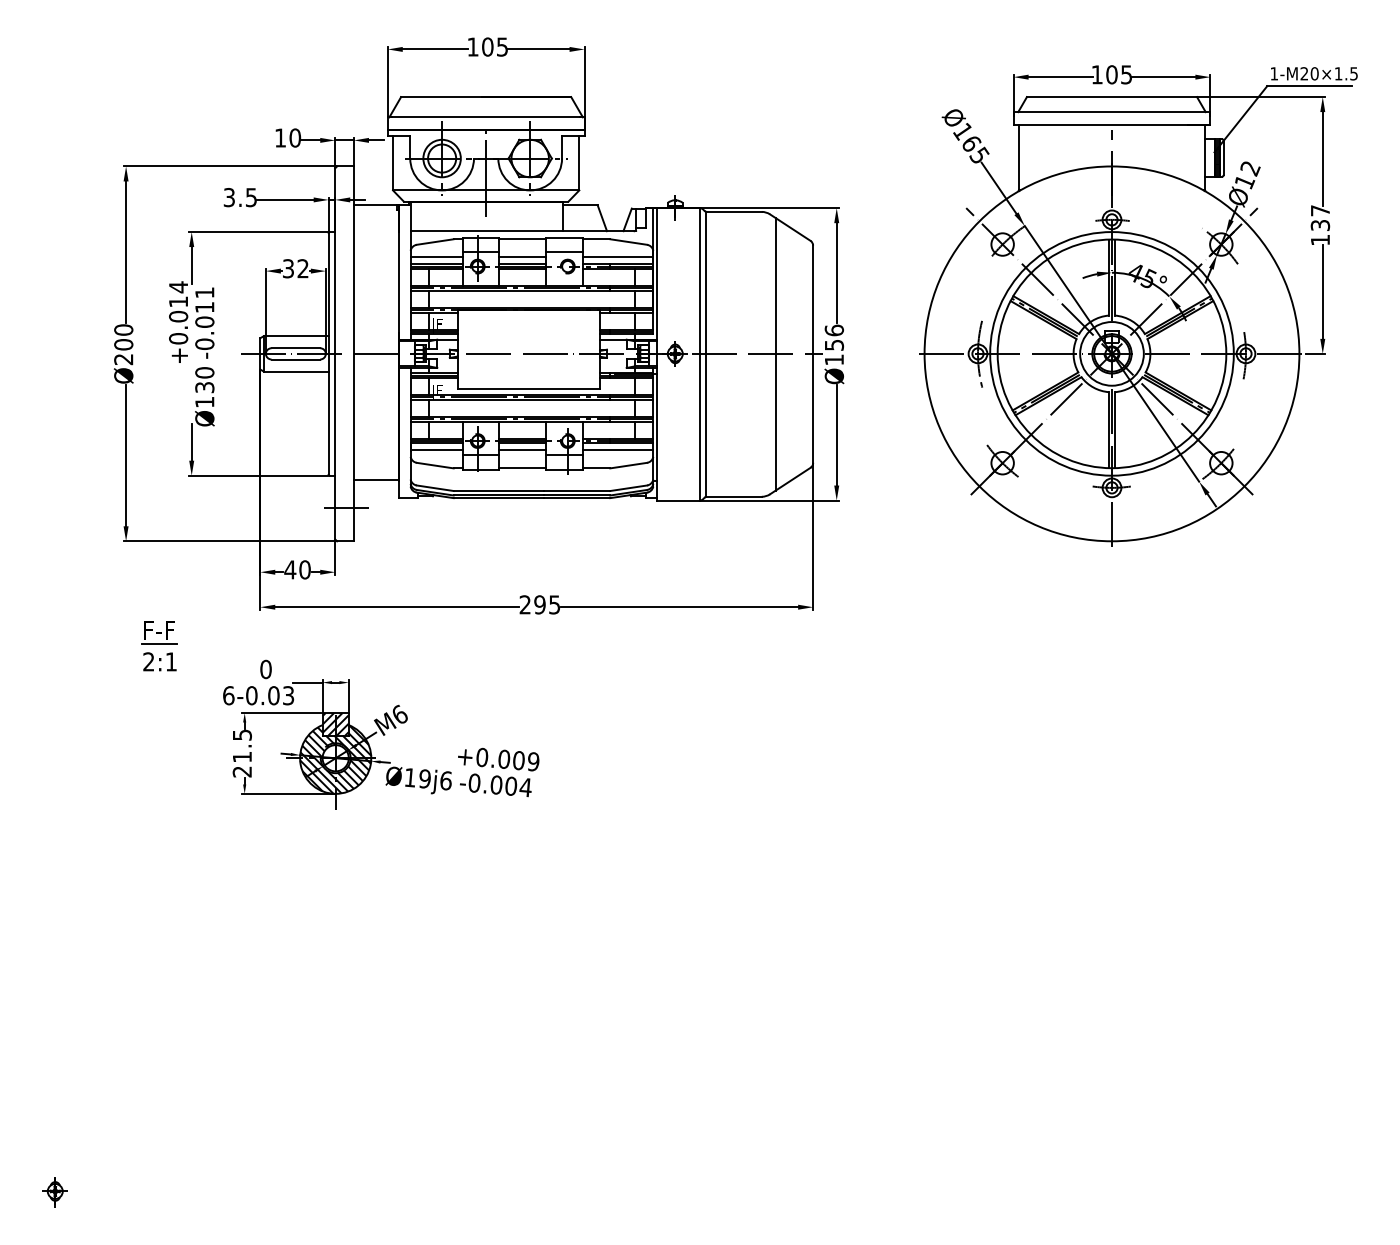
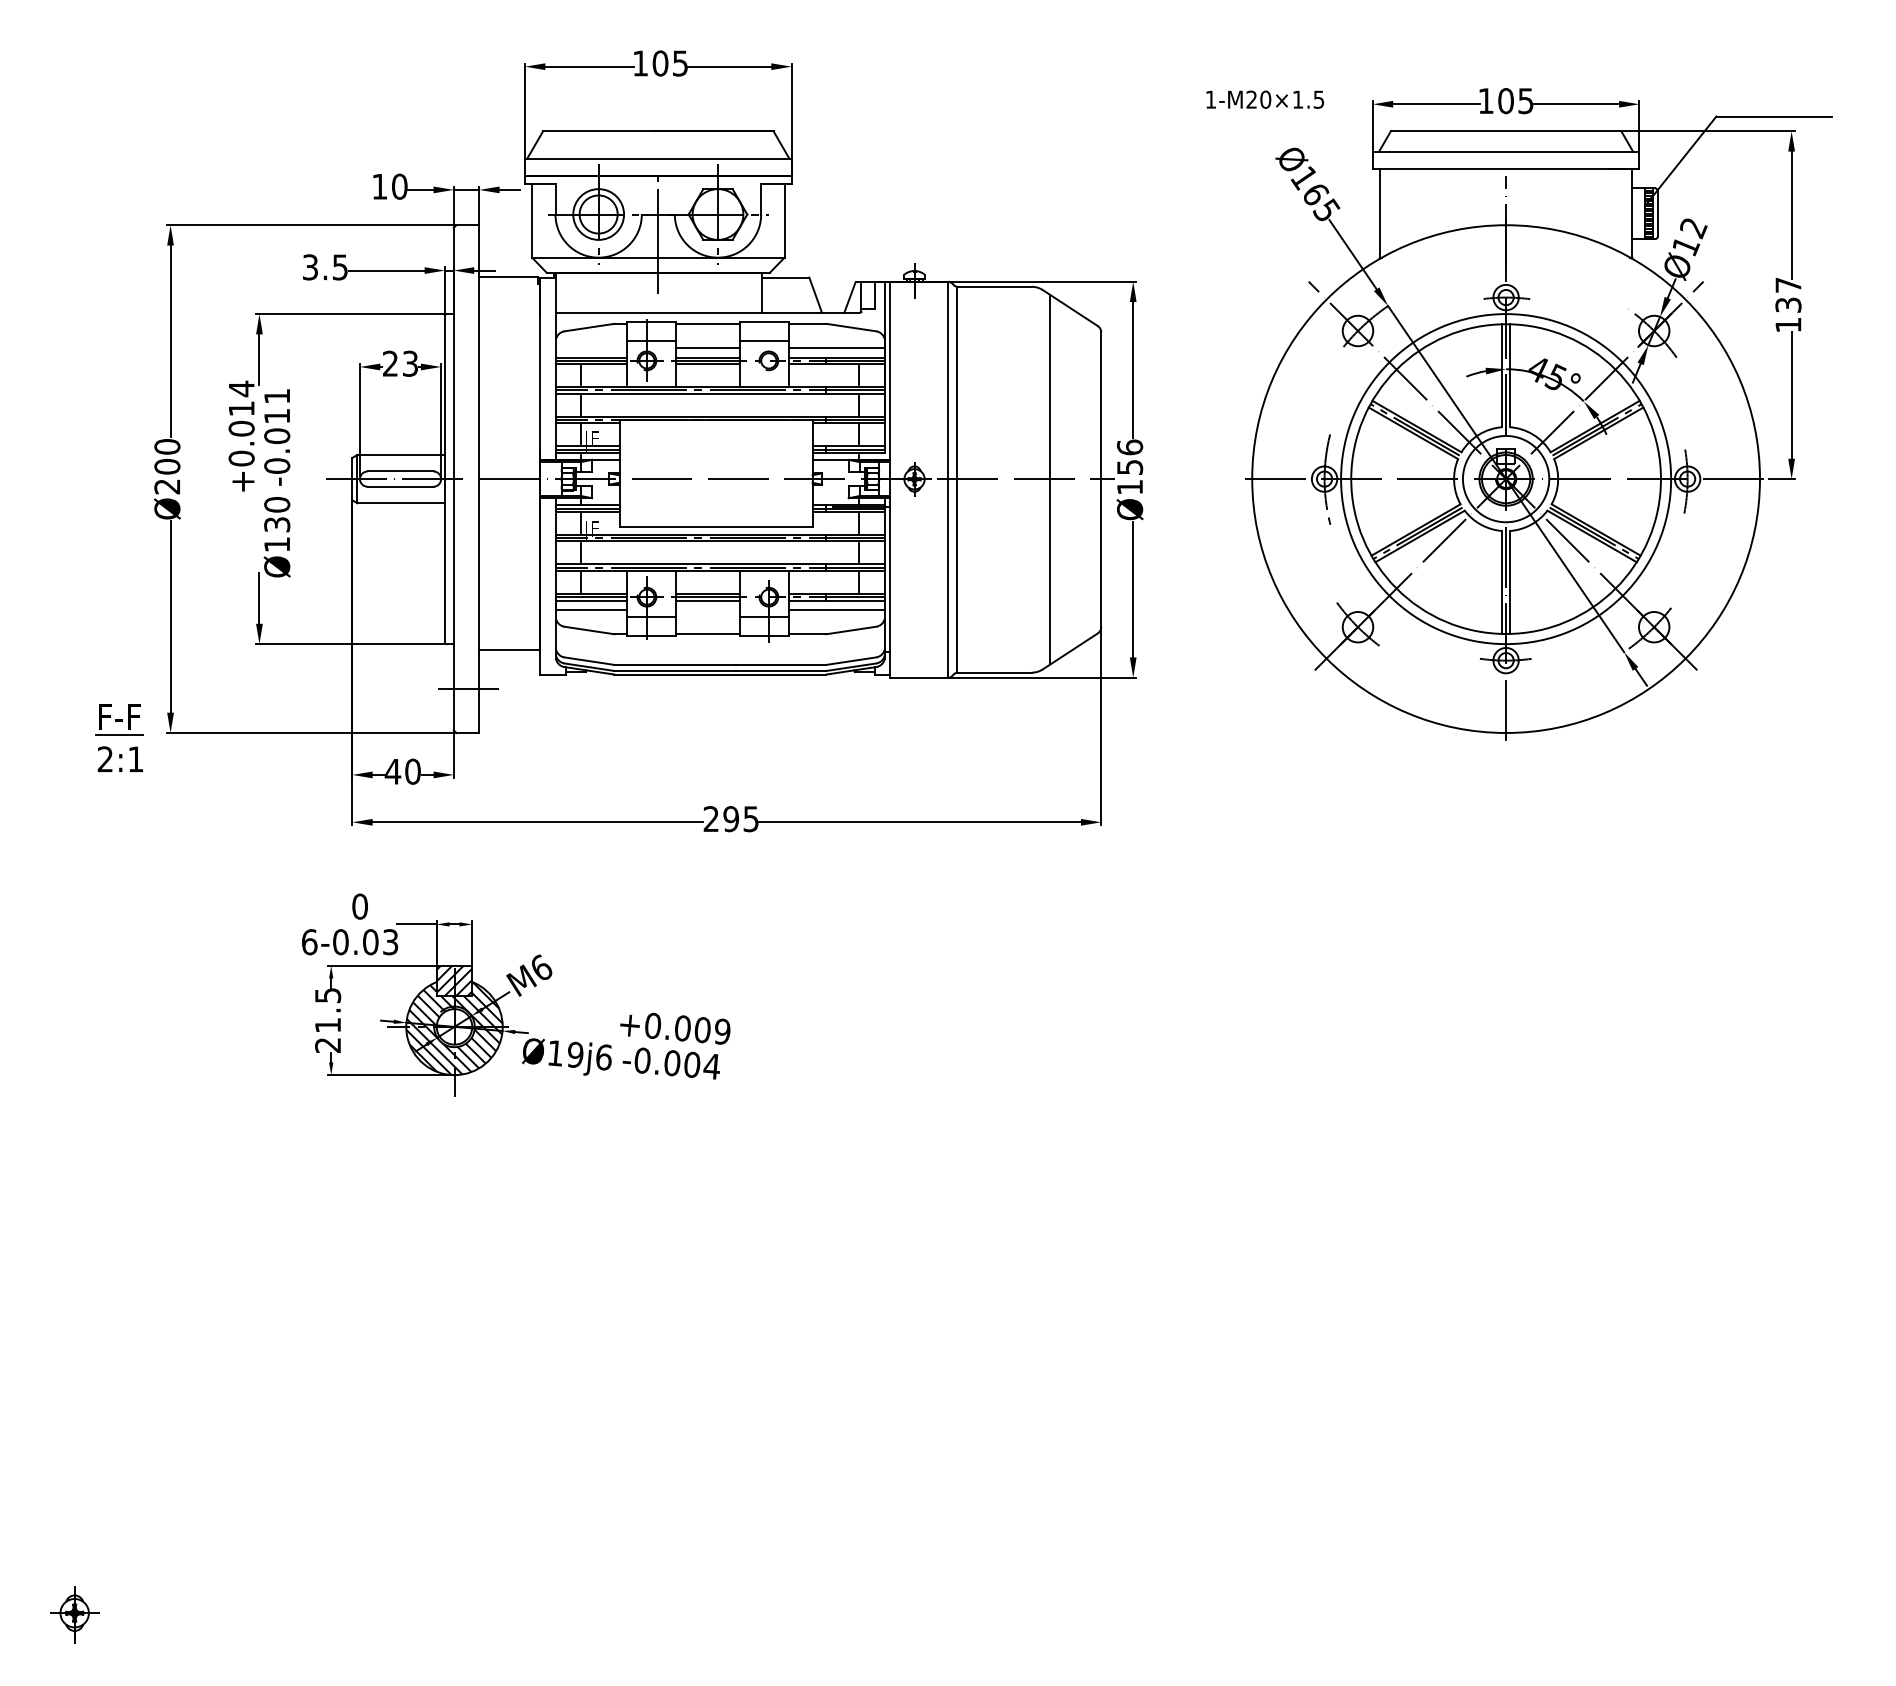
text: (1313, 73) -> (1264, 99), moved
line: (436, 257) -> (591, 348), removed
text: (295, 268) -> (400, 363), 32 -> 23
line: (522, 450) -> (707, 609), removed
part: (159, 645) -> (119, 737), moved
part: (55, 1192) -> (74, 1614), size x1.4

